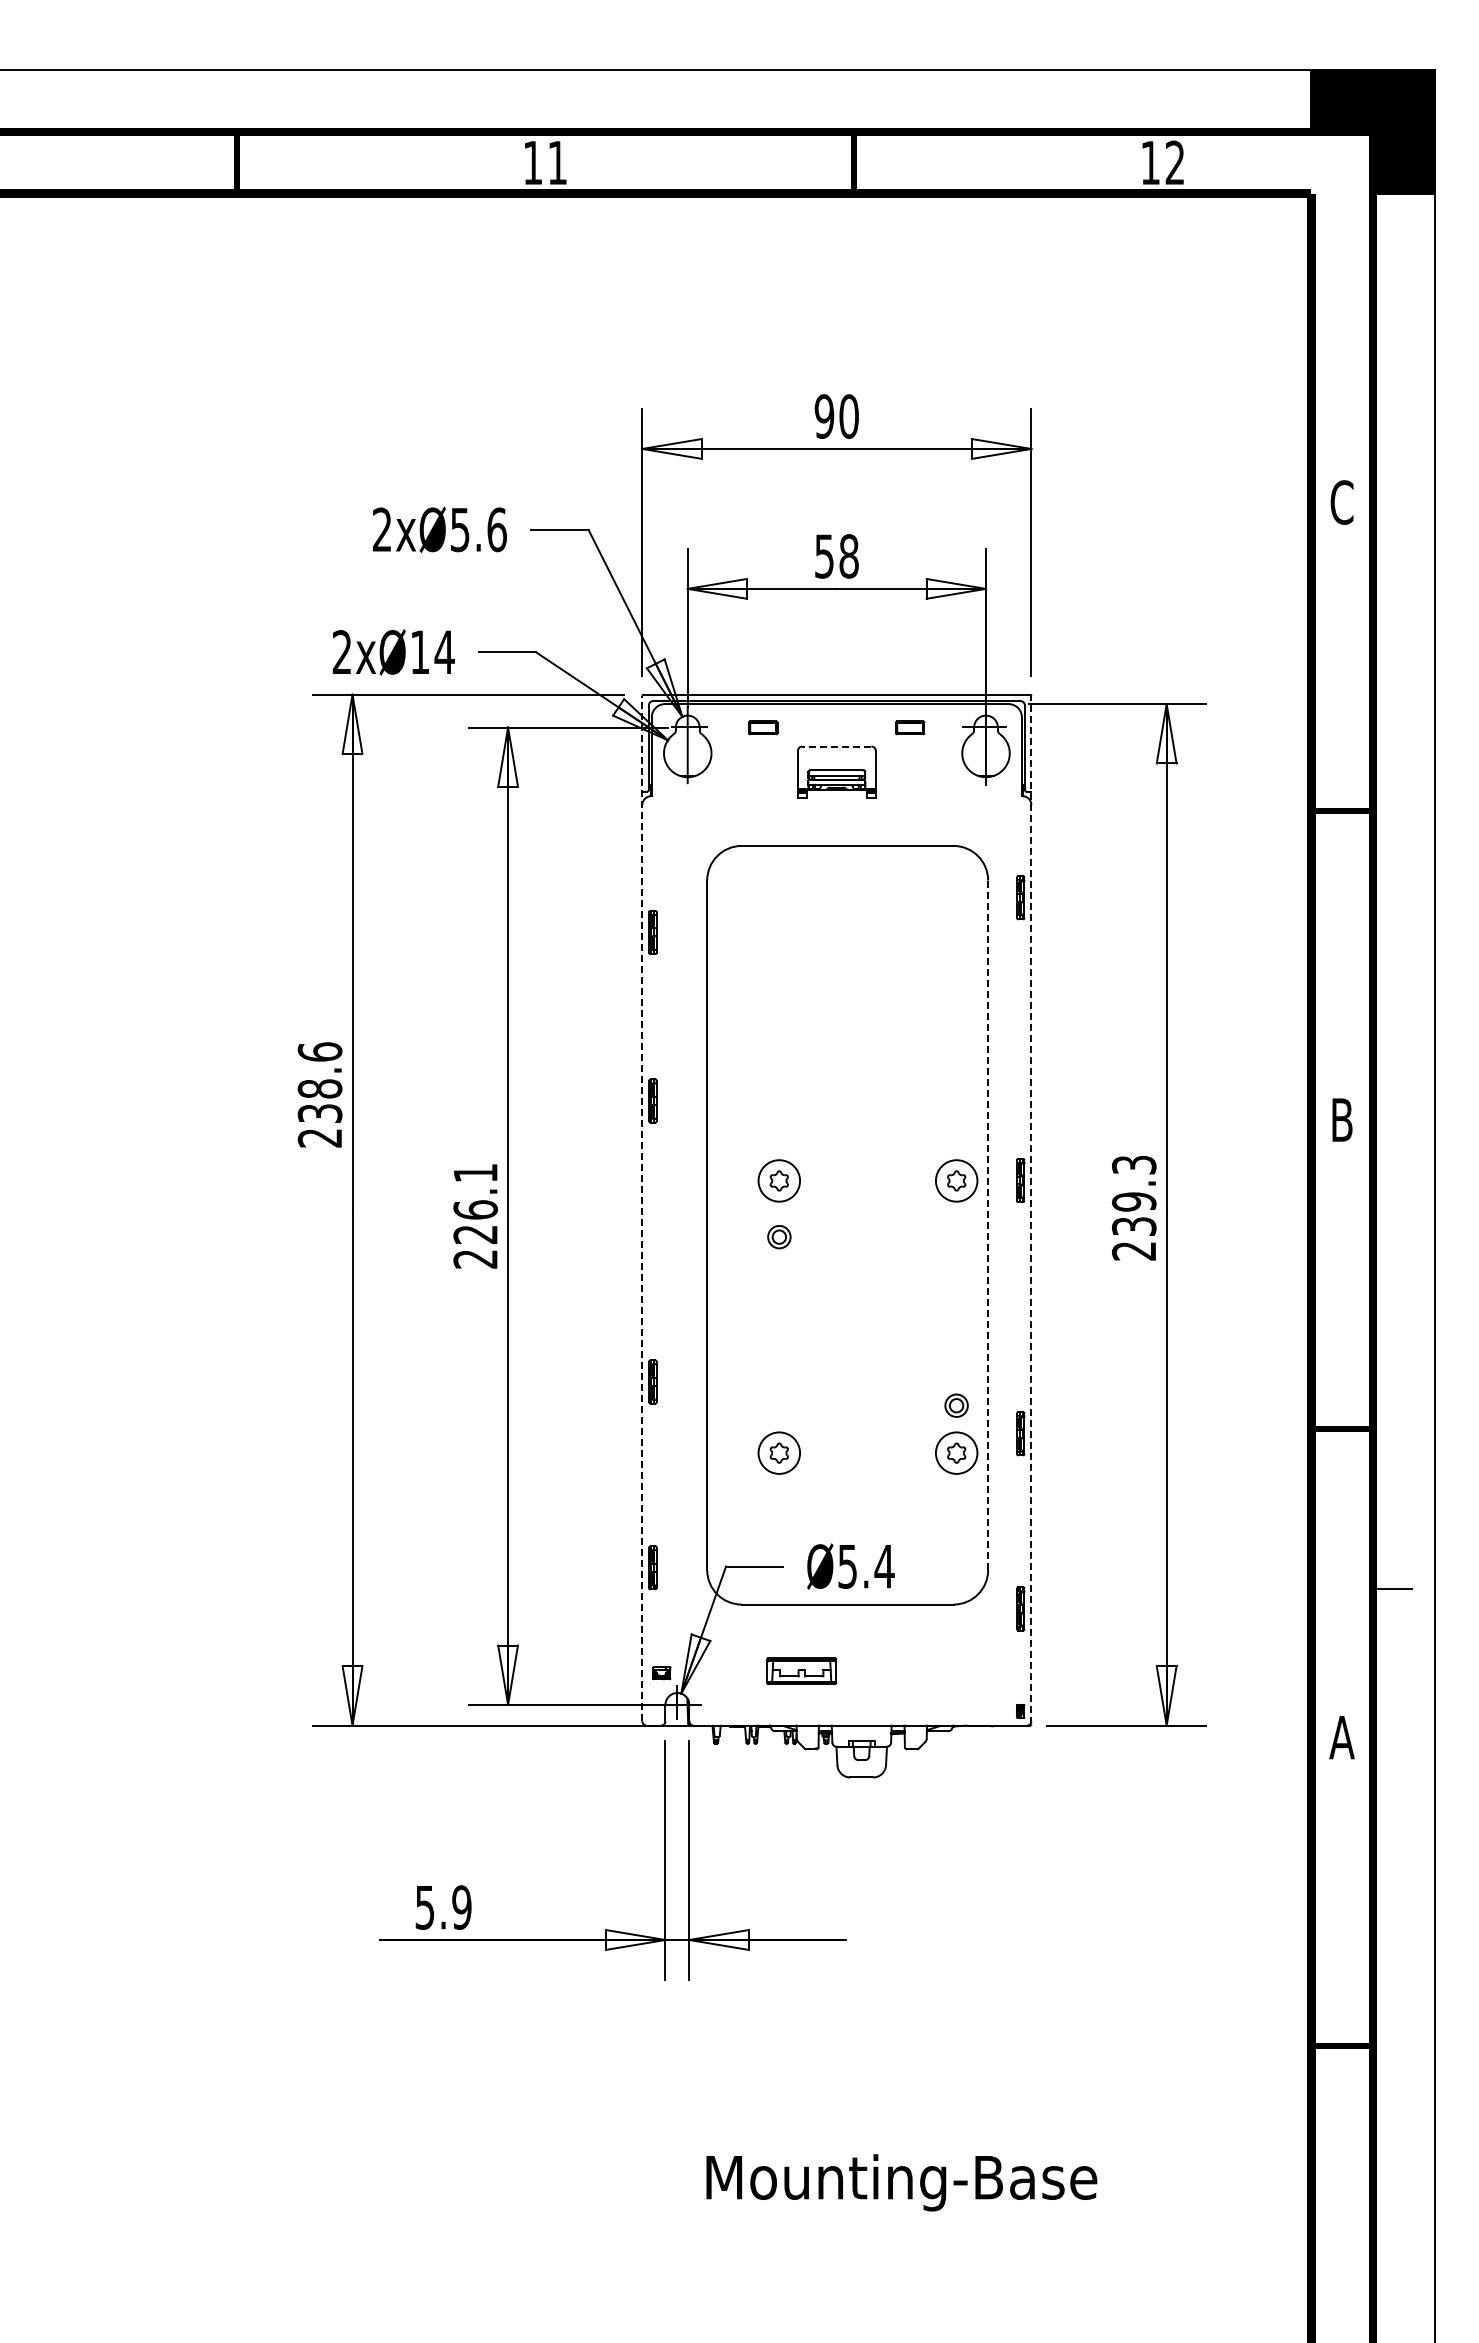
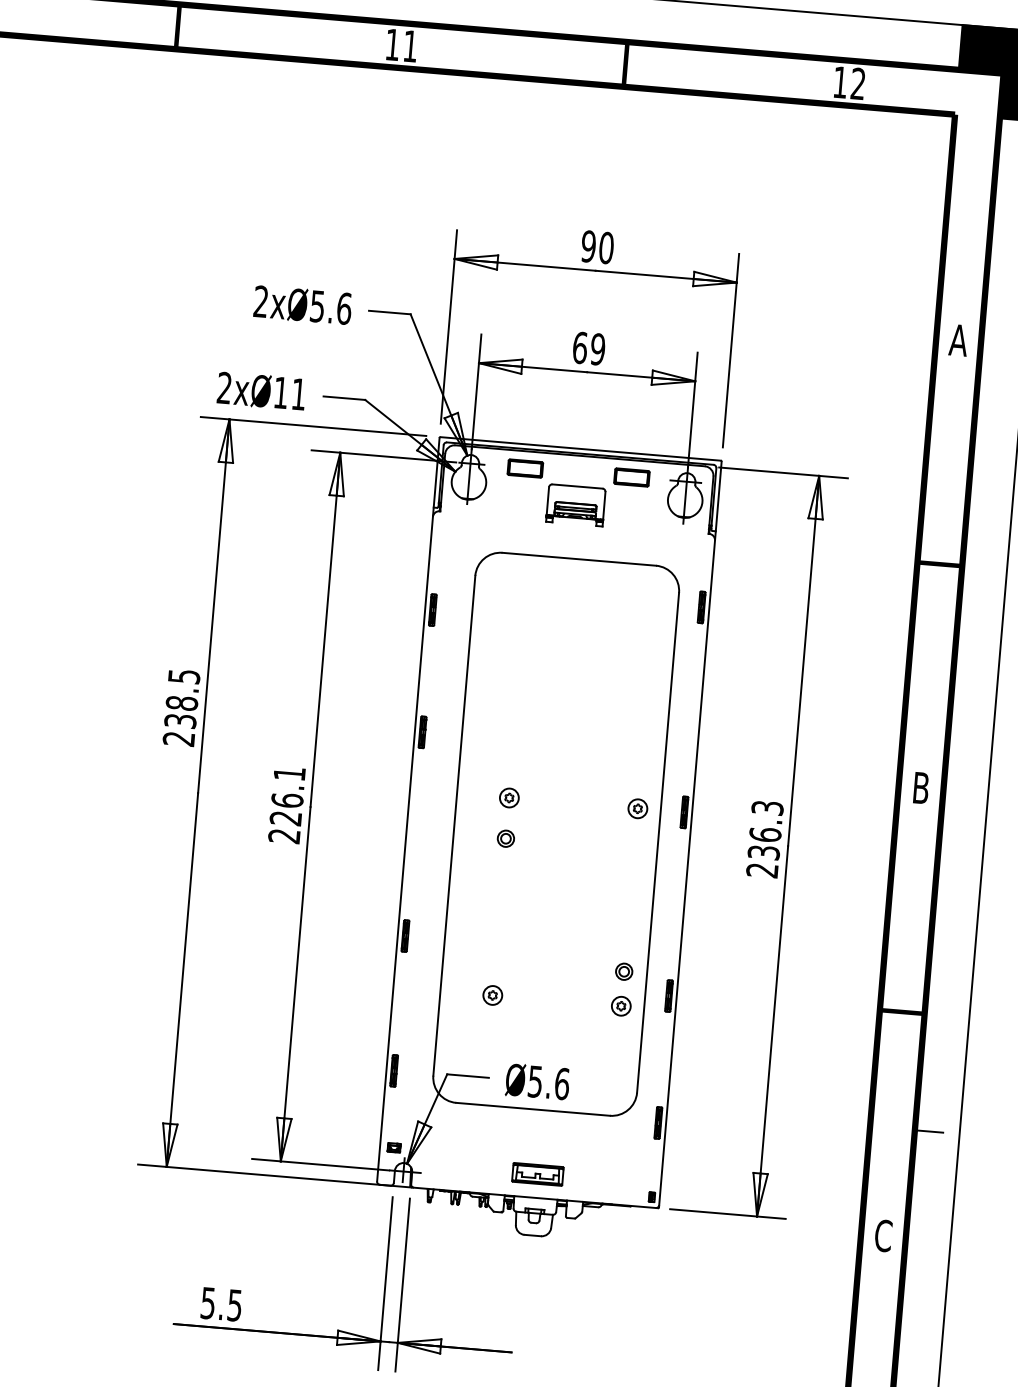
text: (1341, 502) -> (958, 340), C -> A
text: (836, 556) -> (588, 348), 58 -> 69
text: (444, 651) -> (298, 393), 2xØ14 -> 2xØ11
part: (762, 727) -> (524, 468), size x1.67
part: (909, 727) -> (631, 477), size x1.67
line: (836, 746) -> (577, 486), dashed -> solid
text: (319, 1051) -> (183, 676), 238.6 -> 238.5
part: (779, 1180) -> (509, 797), size x0.62
part: (956, 1180) -> (637, 808), size x0.62
text: (1133, 1201) -> (764, 834), 239.3 -> 236.3
line: (642, 1208) -> (408, 809), dashed -> solid
line: (1031, 1209) -> (690, 834), dashed -> solid
line: (988, 1225) -> (658, 843), dashed -> solid
part: (779, 1453) -> (492, 995), size x0.62
part: (956, 1453) -> (621, 1006), size x0.62
text: (884, 1566) -> (562, 1083), Ø5.4 -> Ø5.6
part: (801, 1670) -> (537, 1173), moved
text: (1341, 1737) -> (883, 1235), A -> C
text: (461, 1907) -> (234, 1305), 5.9 -> 5.5

